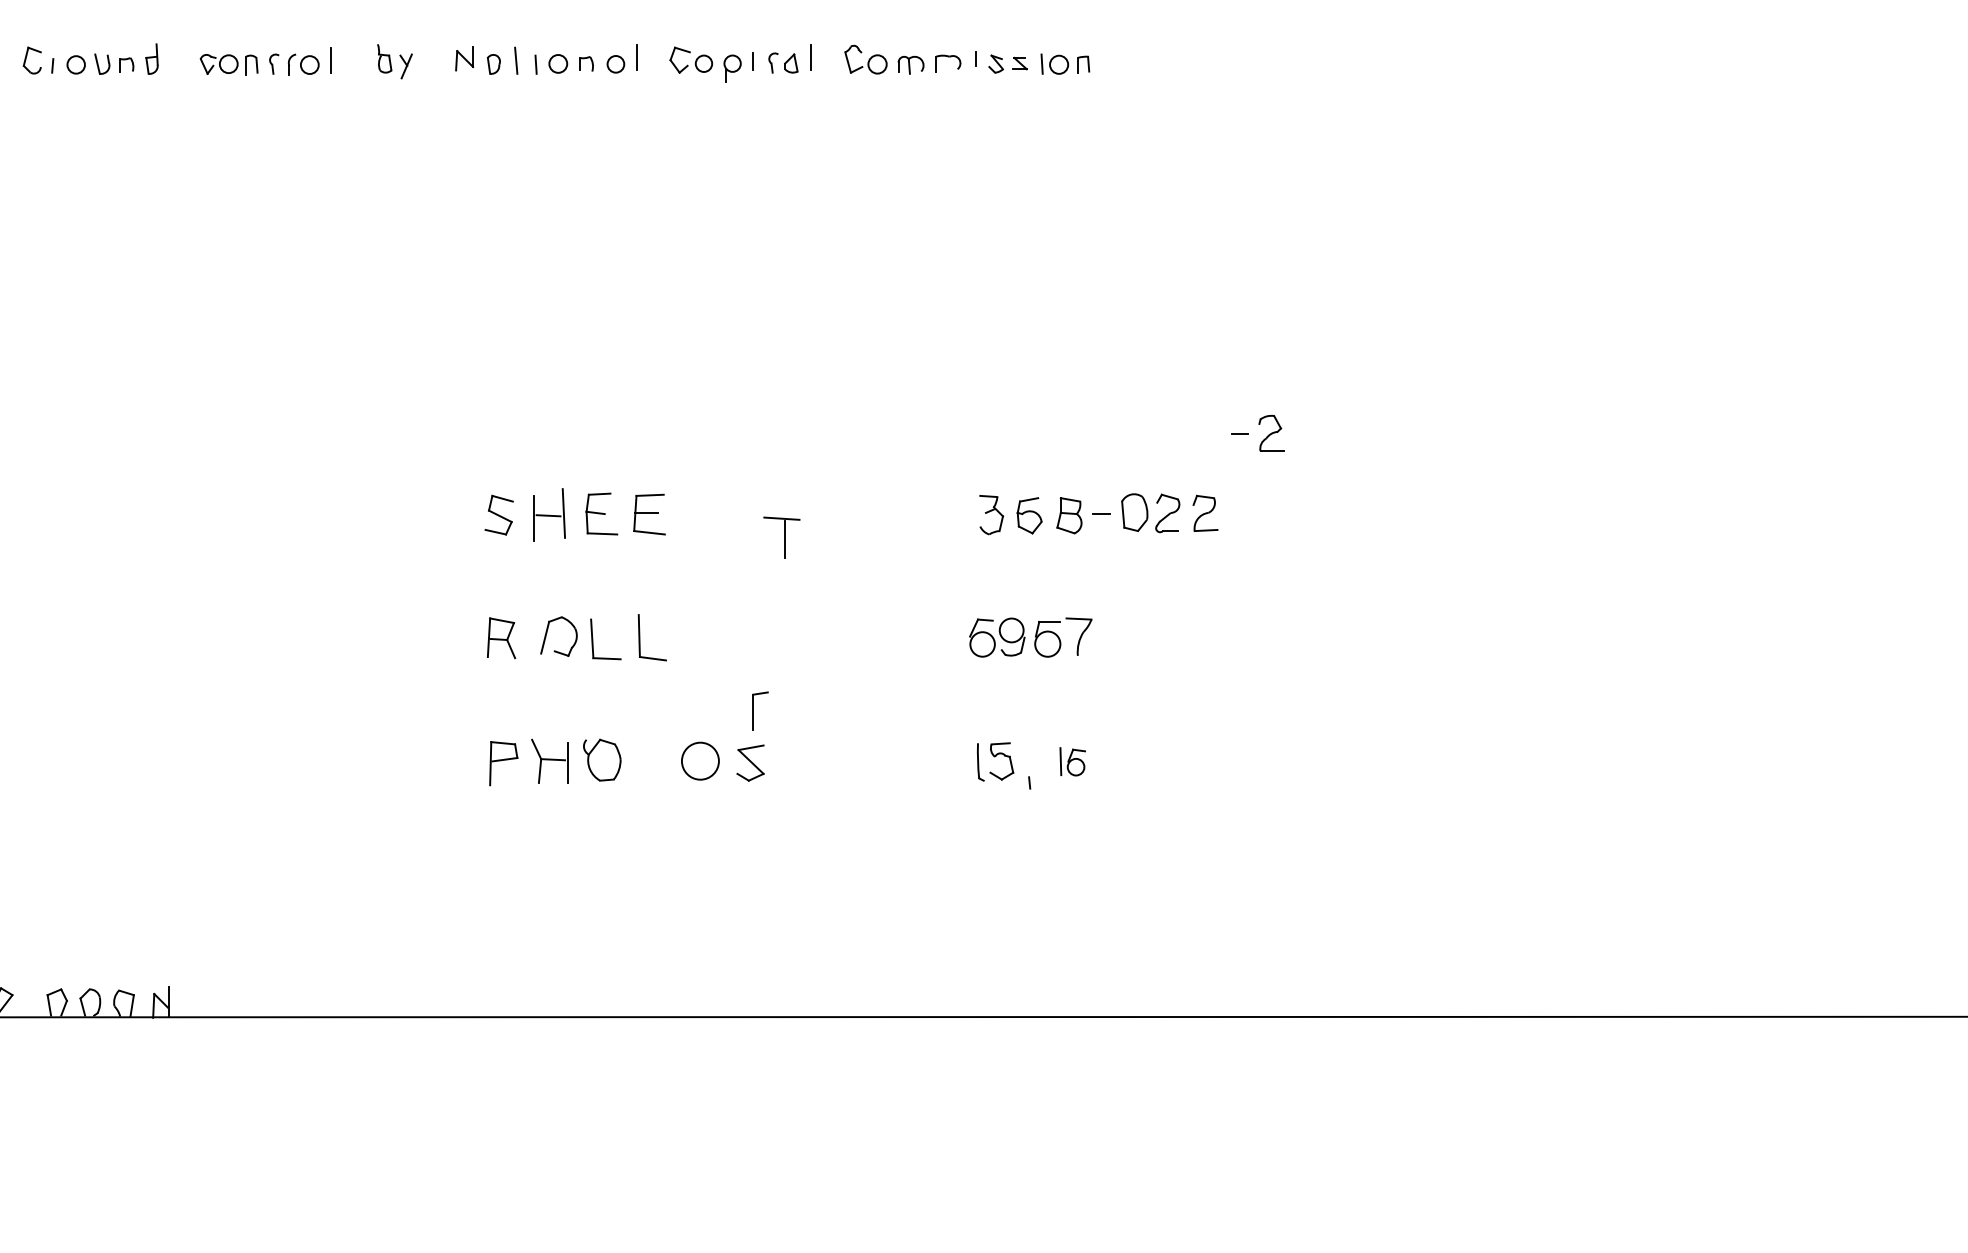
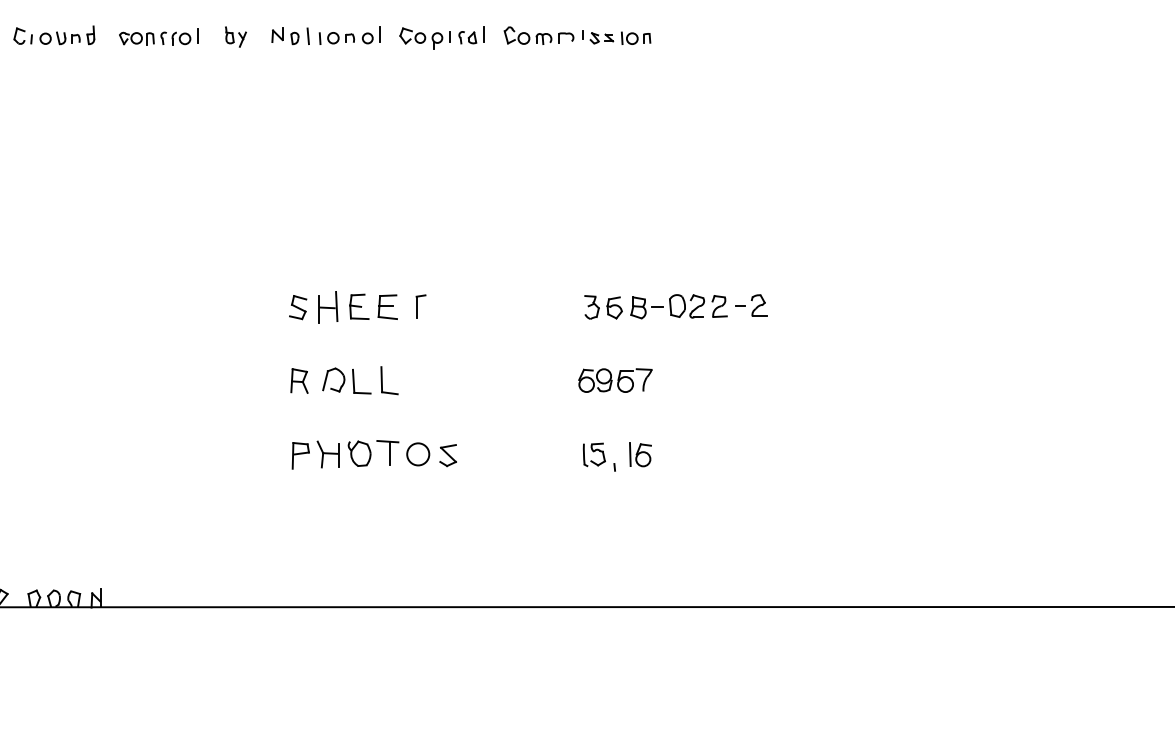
part: (1258, 433) -> (751, 305), moved
part: (781, 536) -> (387, 452), moved
part: (759, 711) -> (420, 306), moved
part: (1072, 761) -> (640, 454), size x1.43

